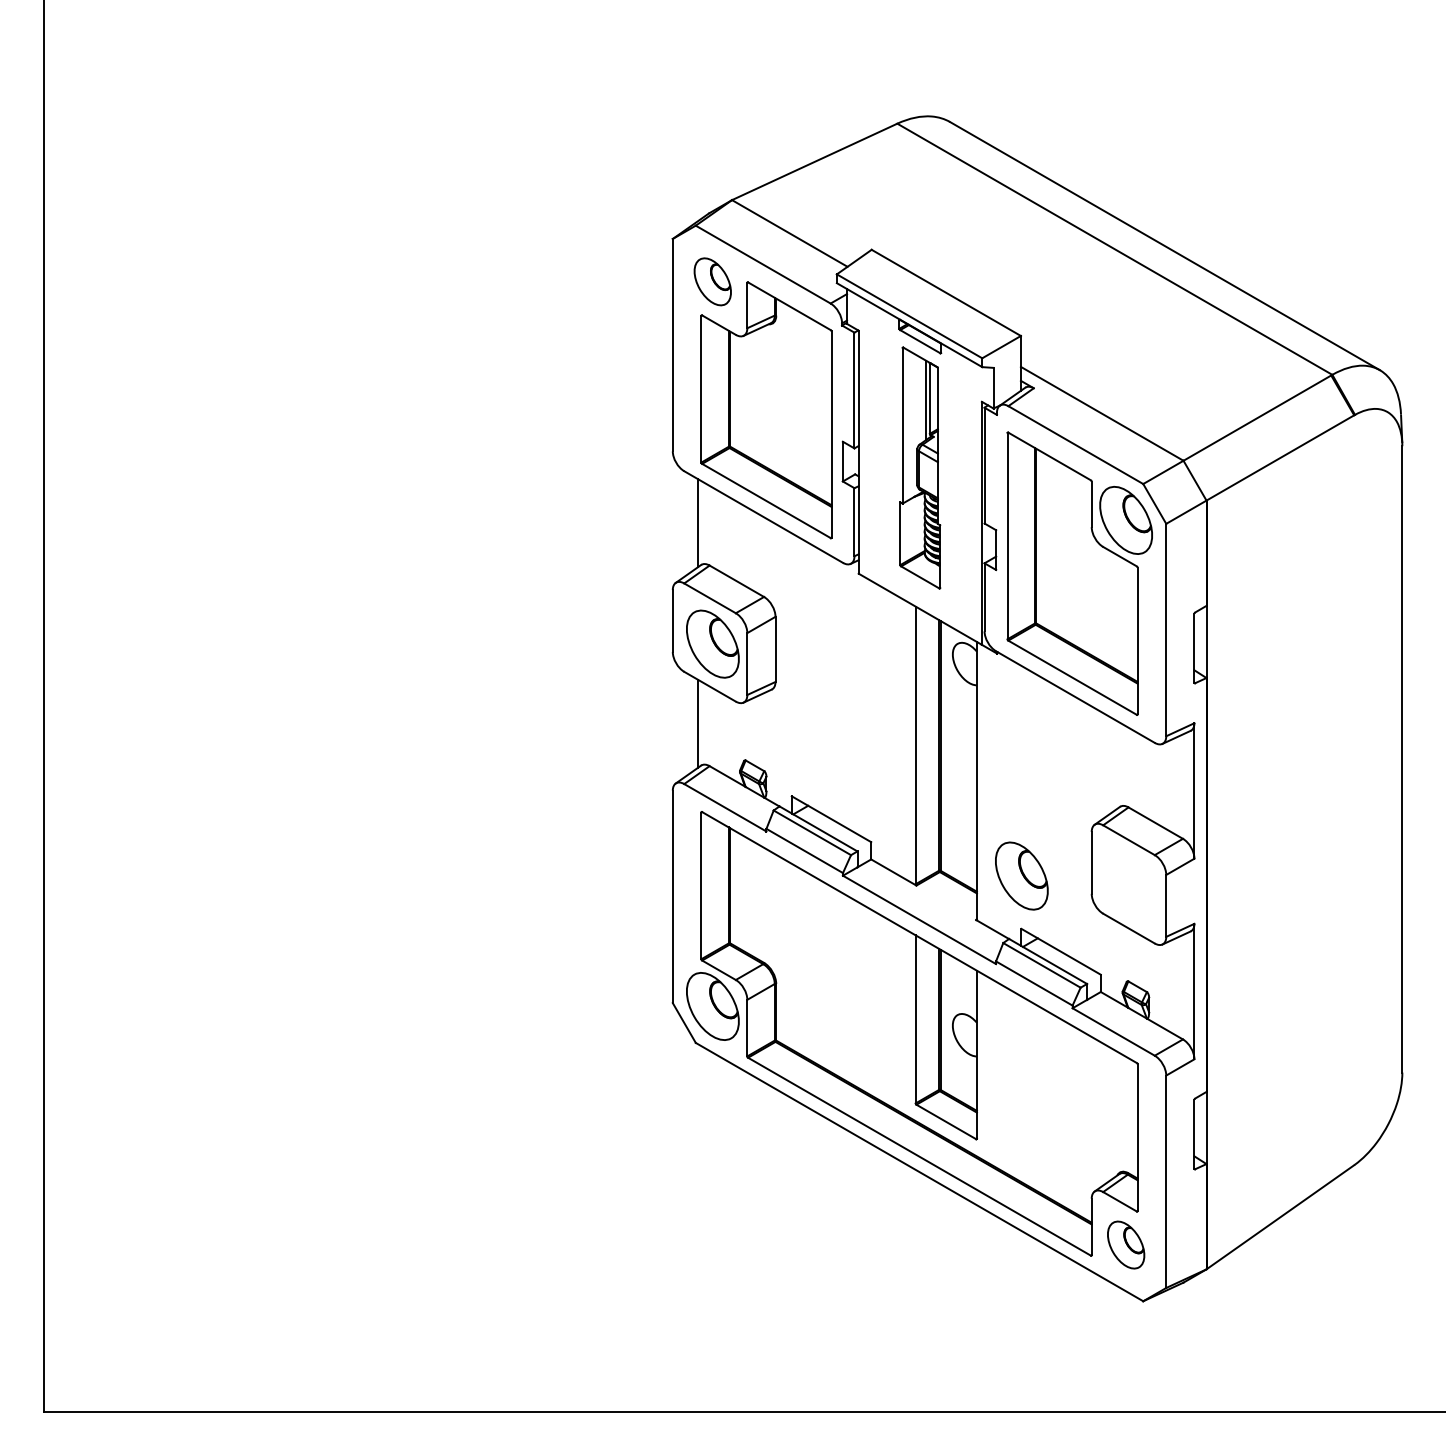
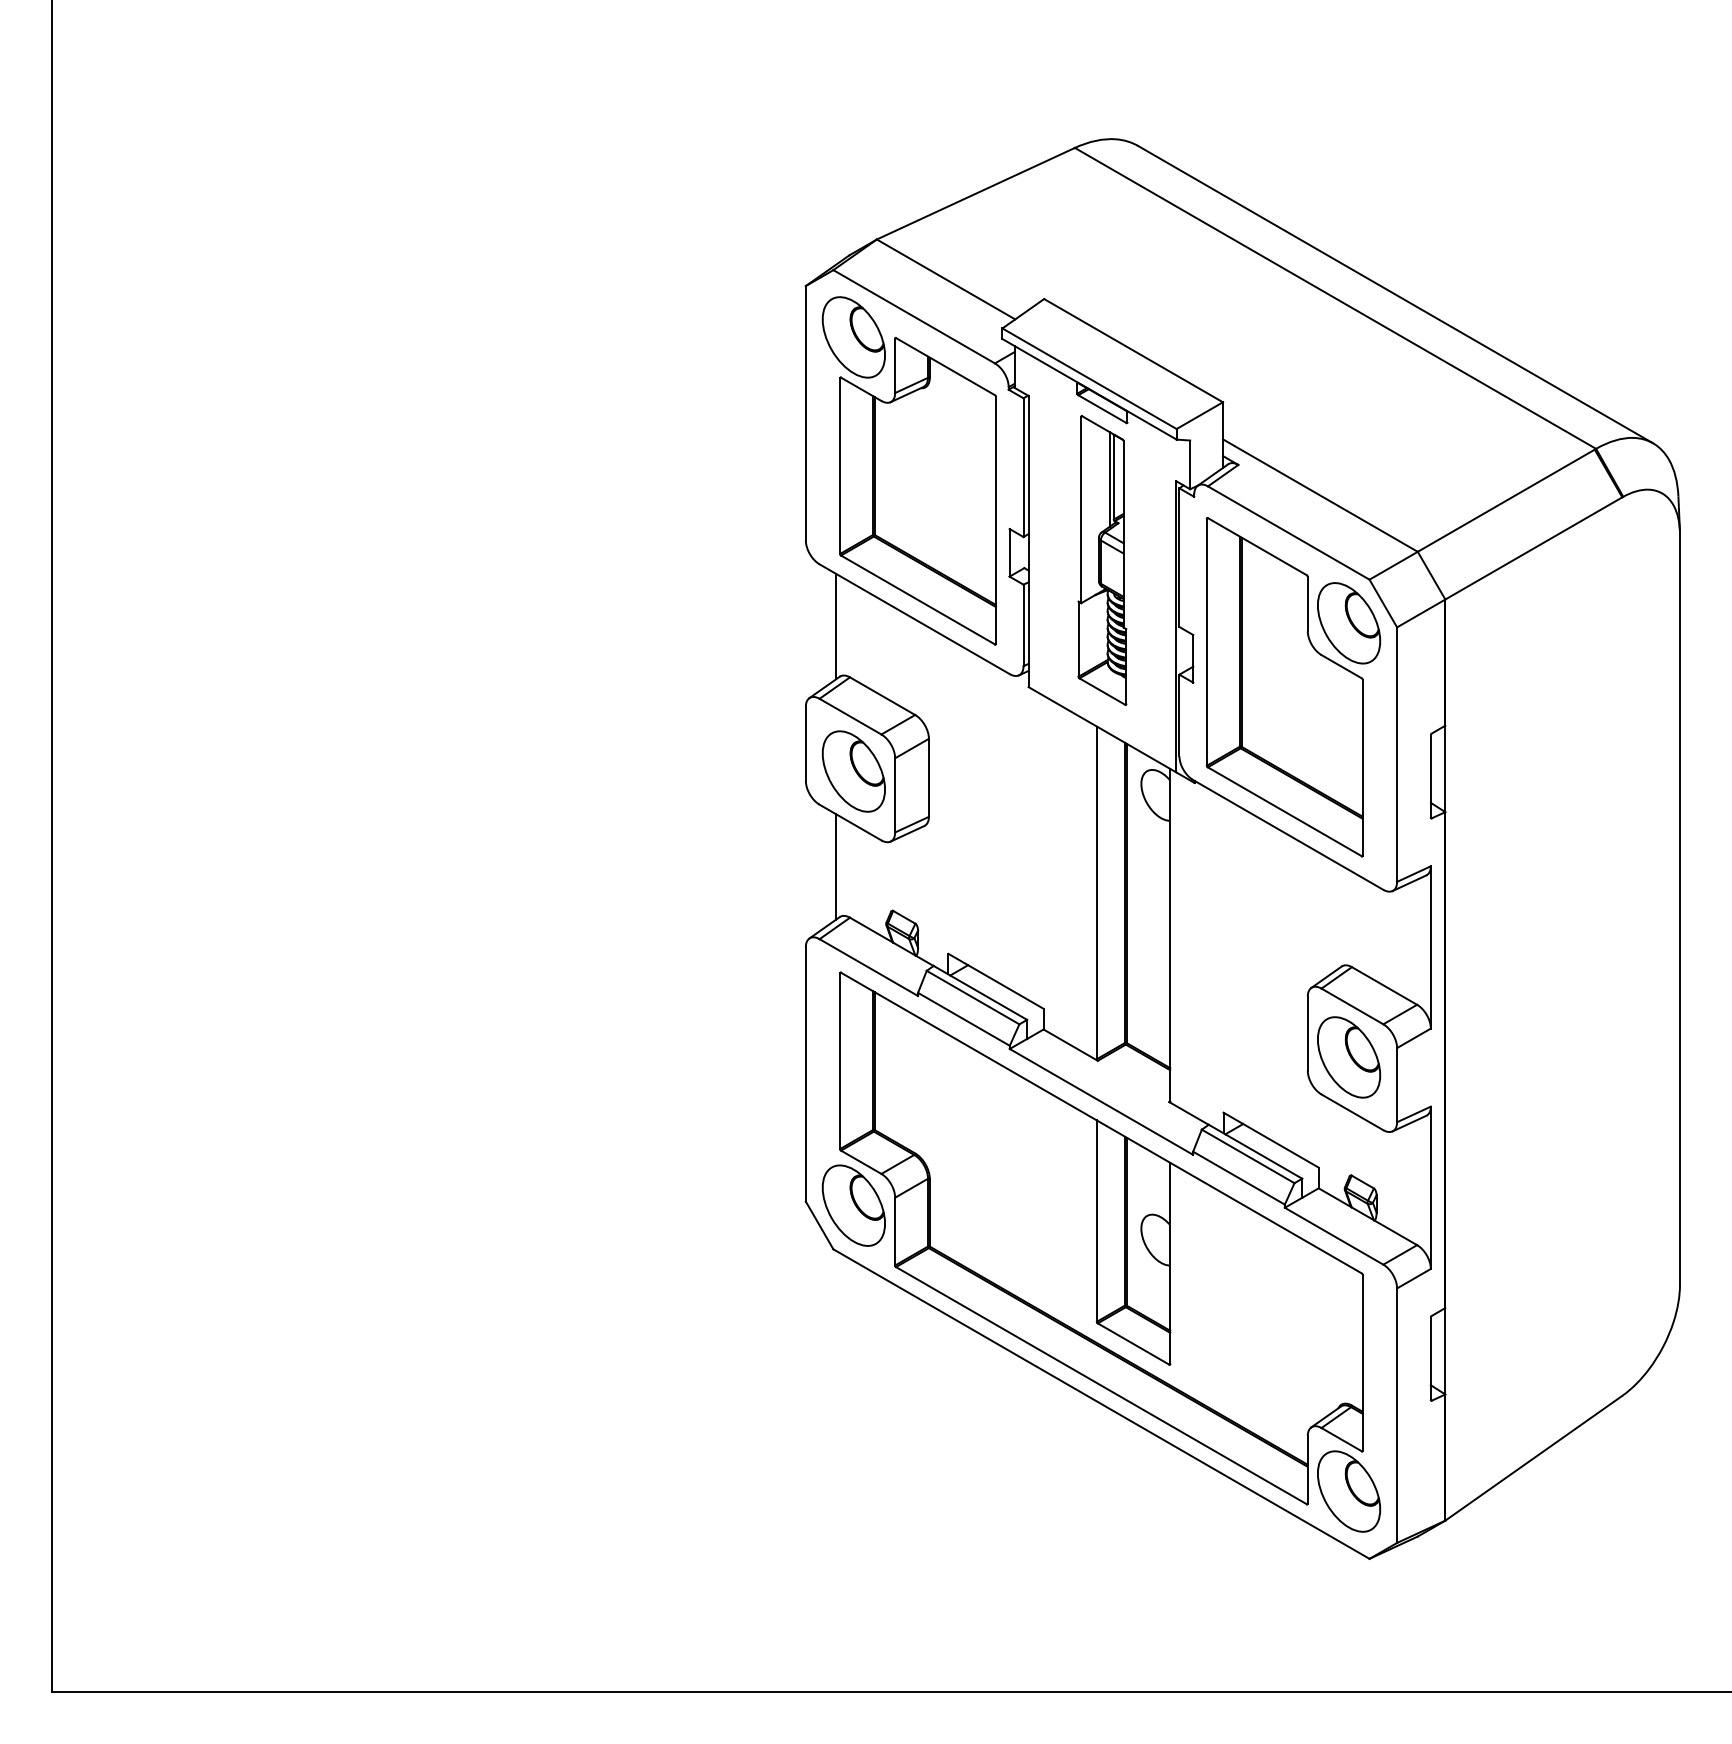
part: (712, 281) -> (853, 337), size x1.43
part: (1021, 876) -> (1348, 1057), moved
part: (1125, 1245) -> (1348, 1491), size x1.43

